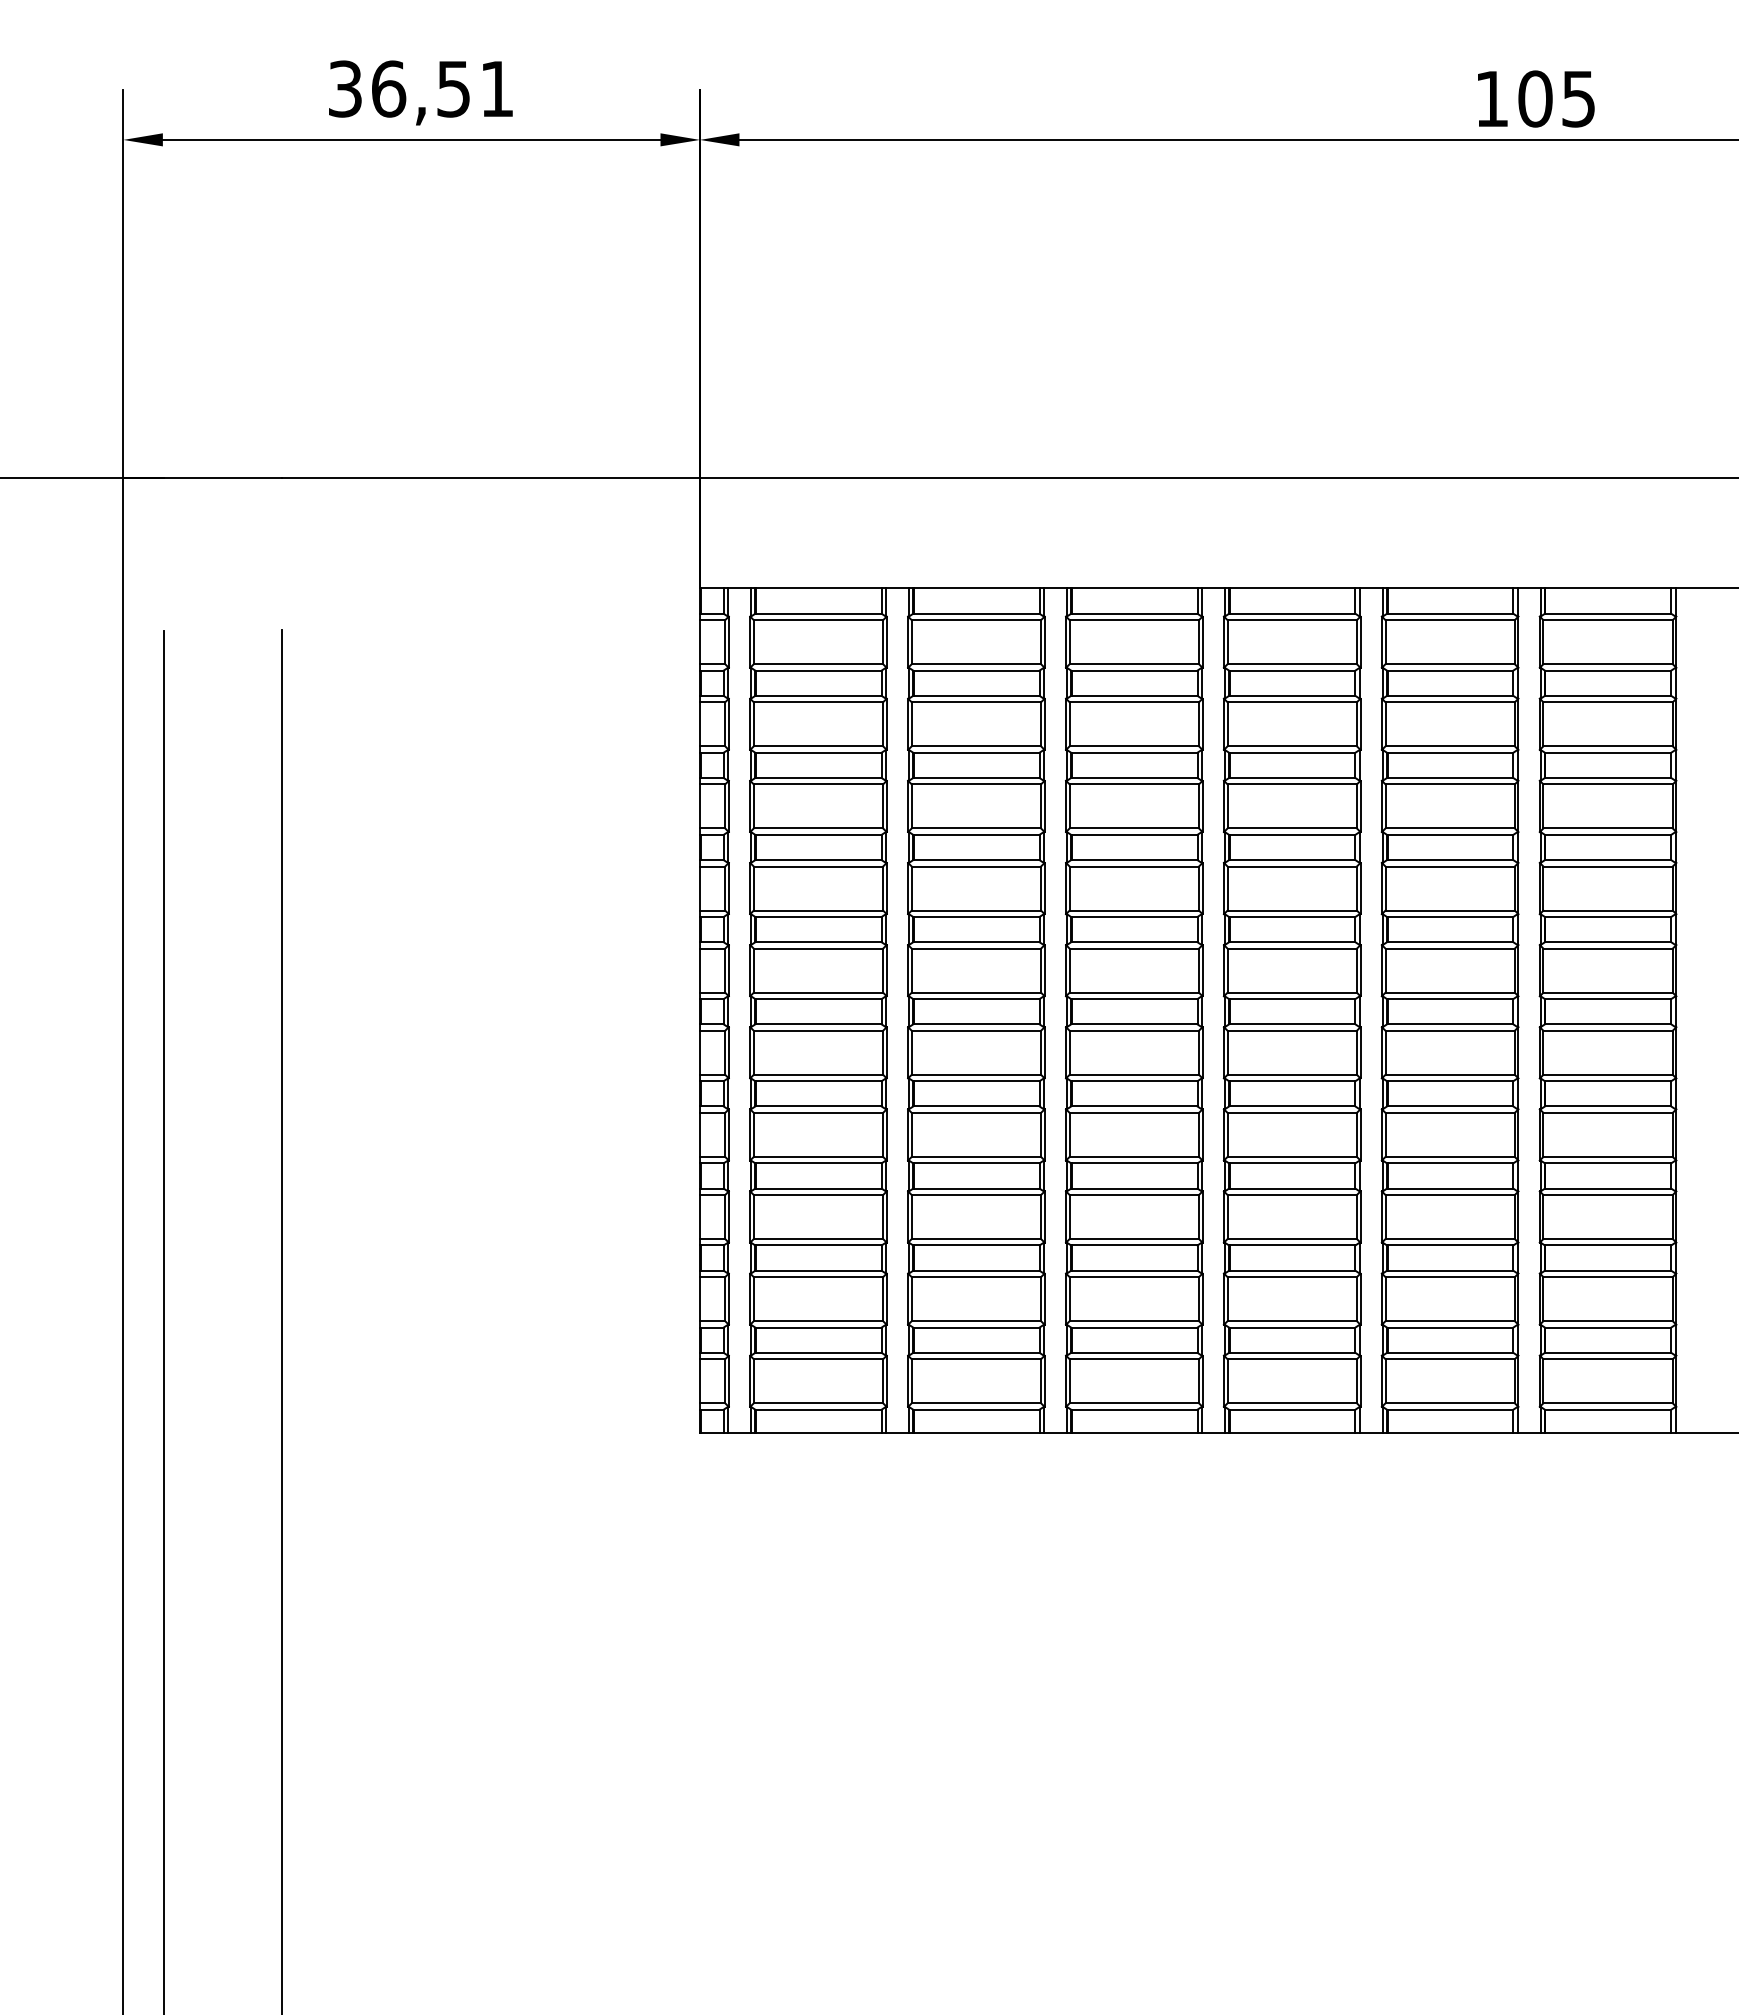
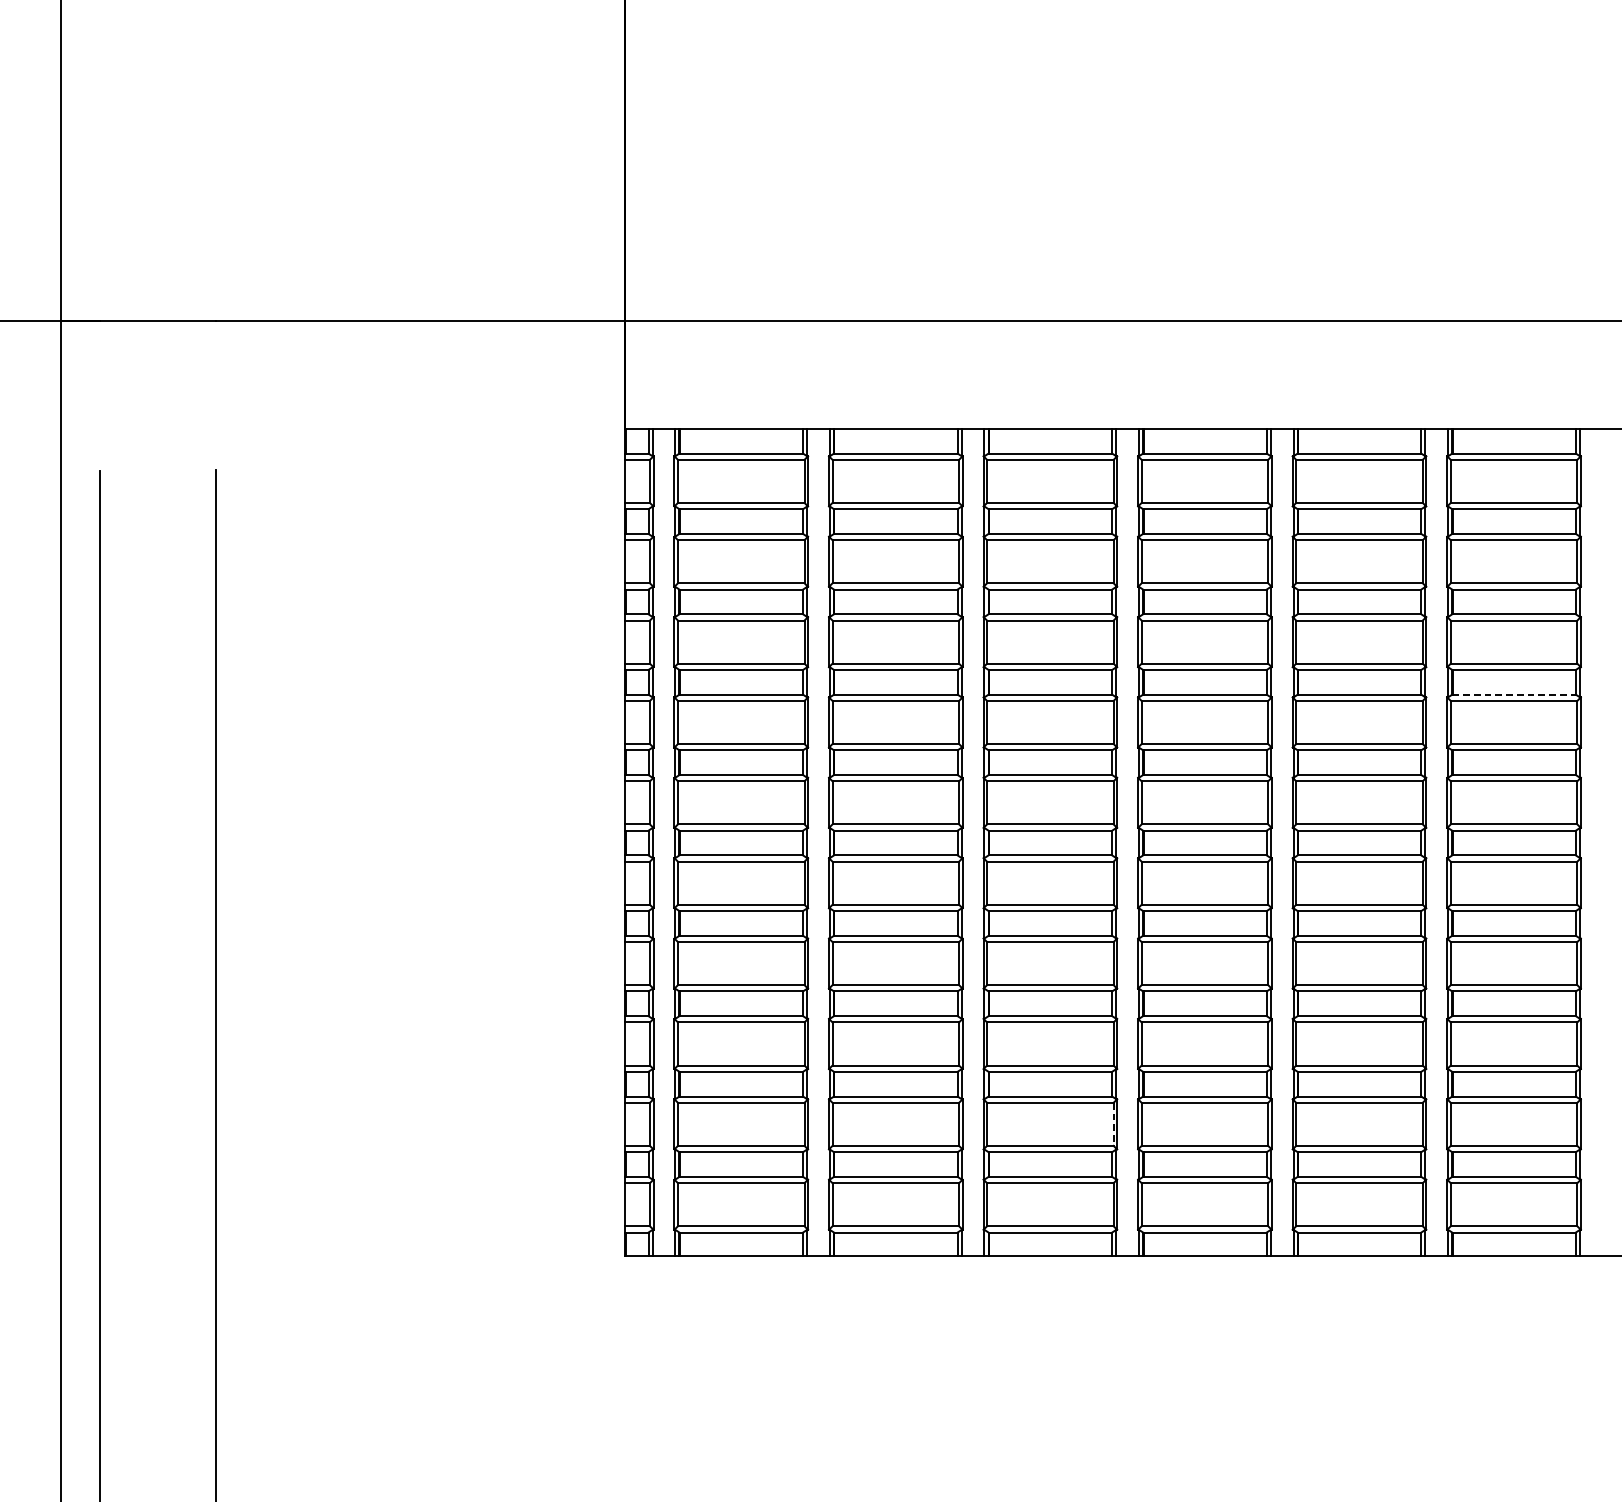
line: (1608, 860) -> (1514, 695), solid -> dashed
line: (1198, 1299) -> (1113, 1124), solid -> dashed

